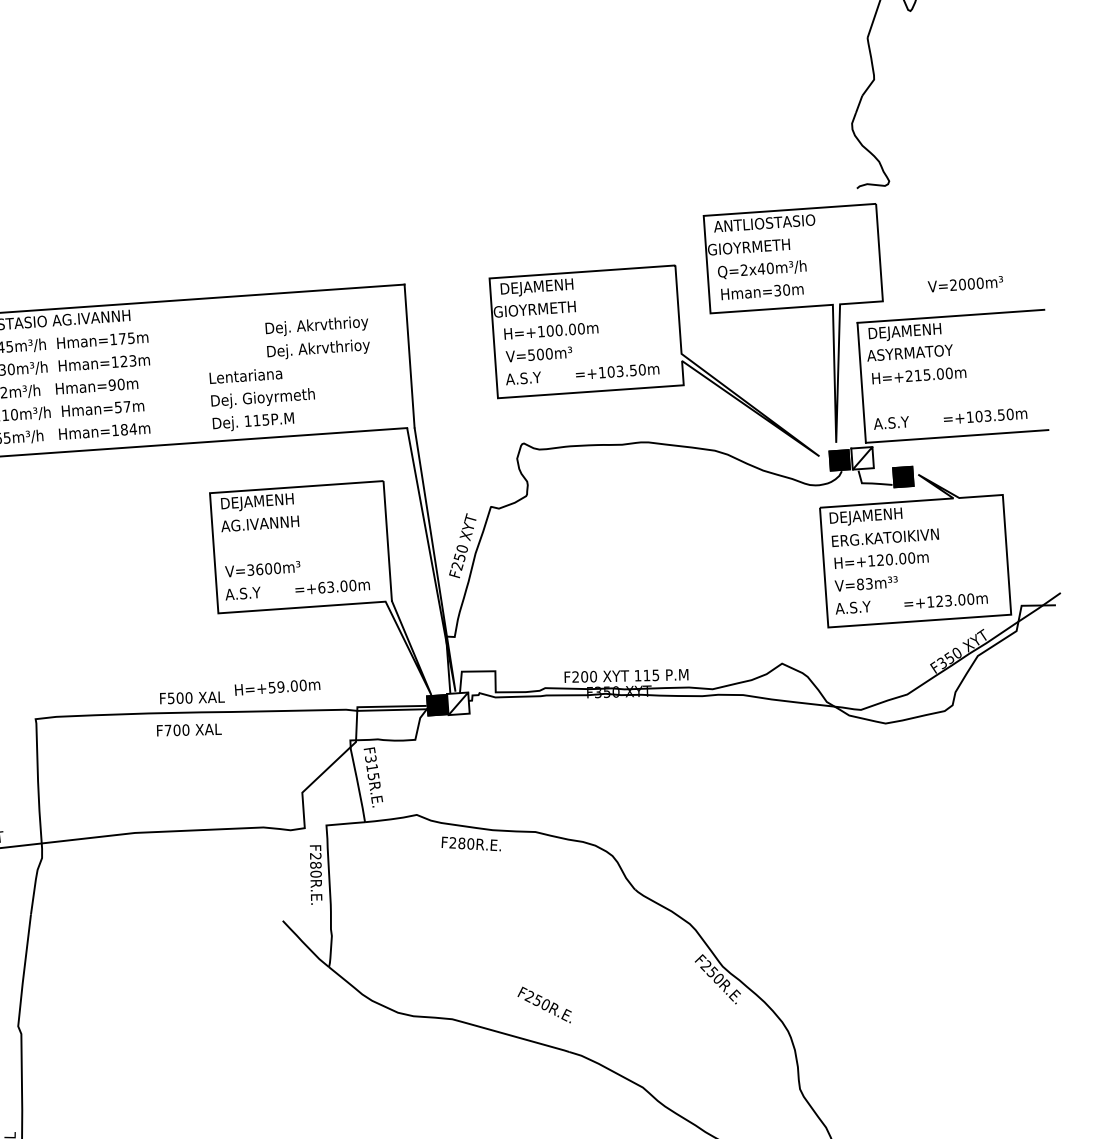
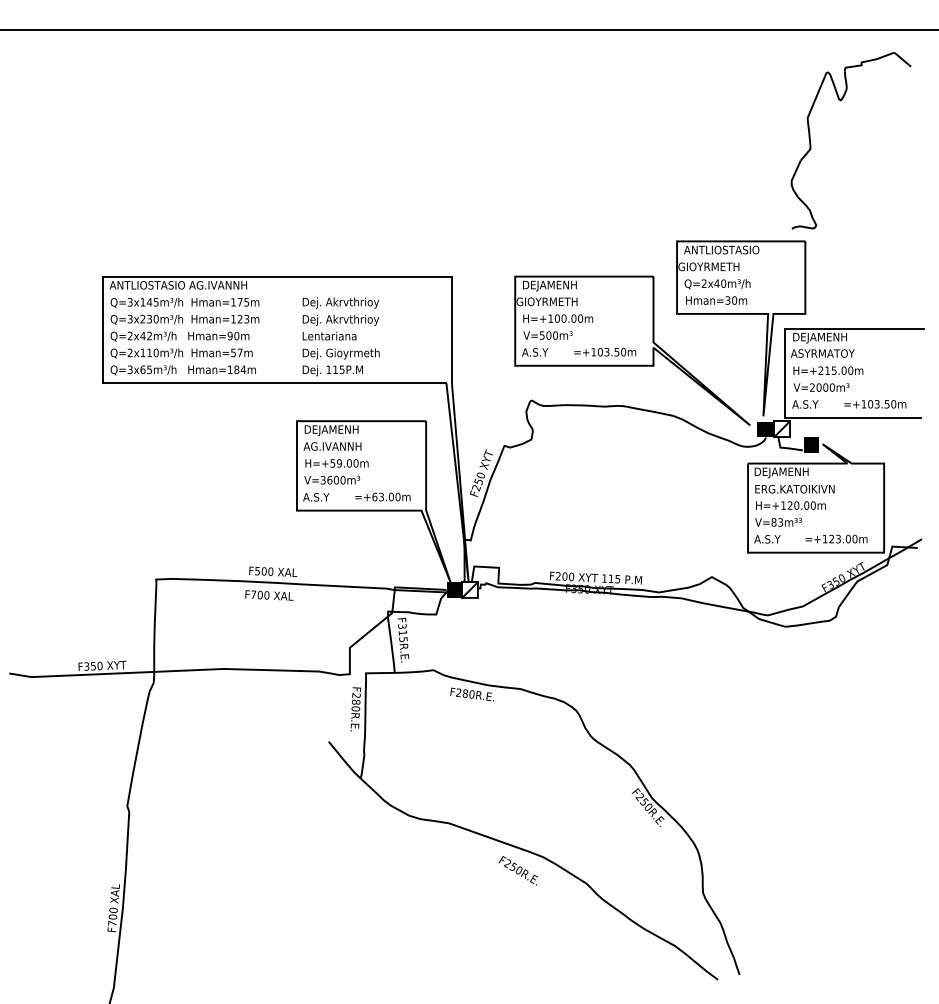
text: (965, 284) -> (821, 387), moved
text: (317, 337) -> (340, 311), moved
text: (276, 687) -> (336, 463), moved
text: (543, 1004) -> (517, 870), moved

